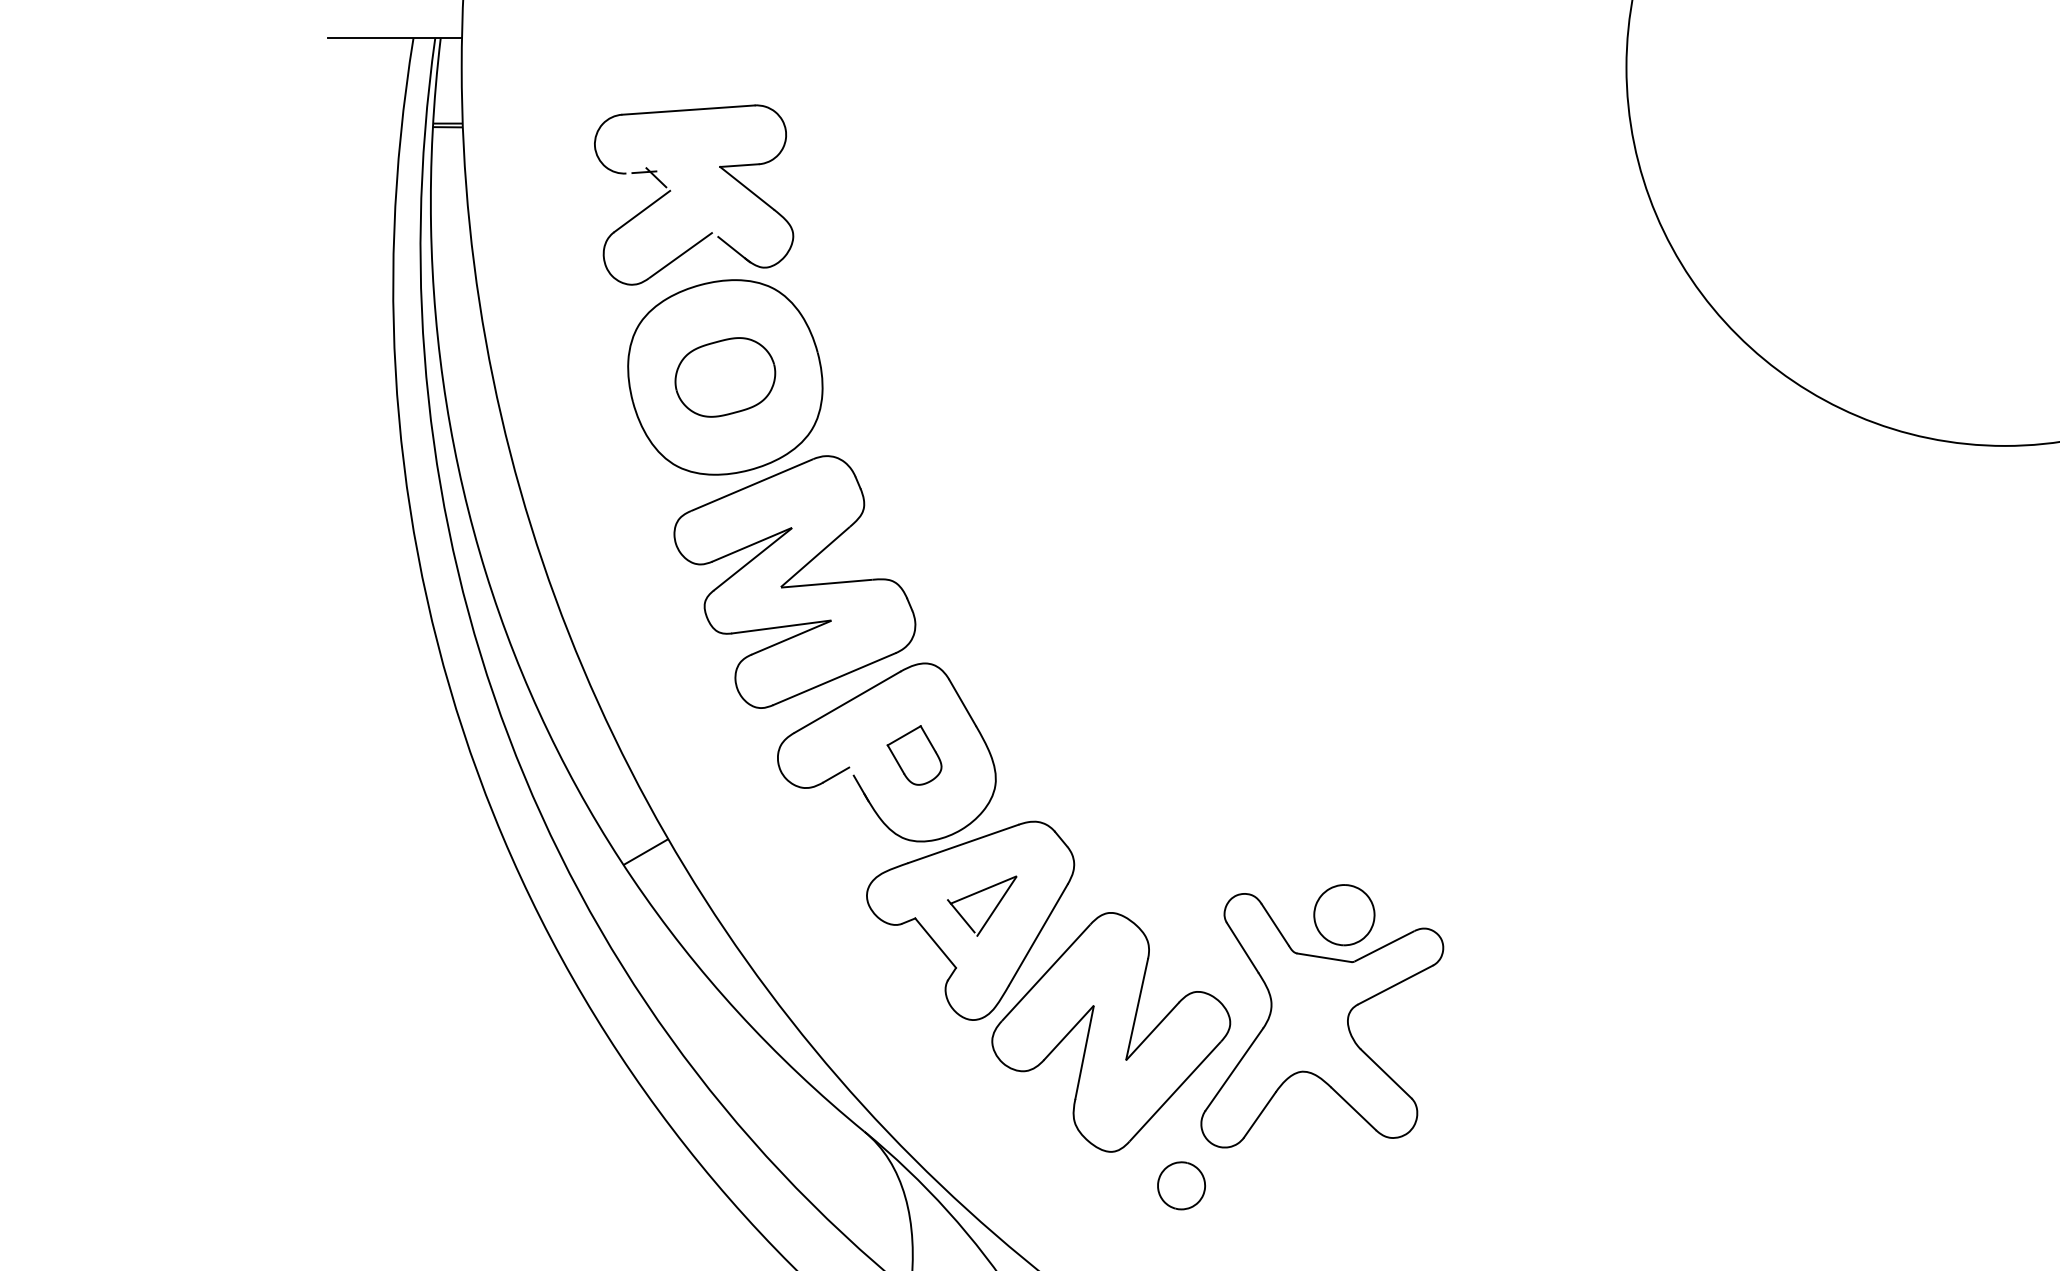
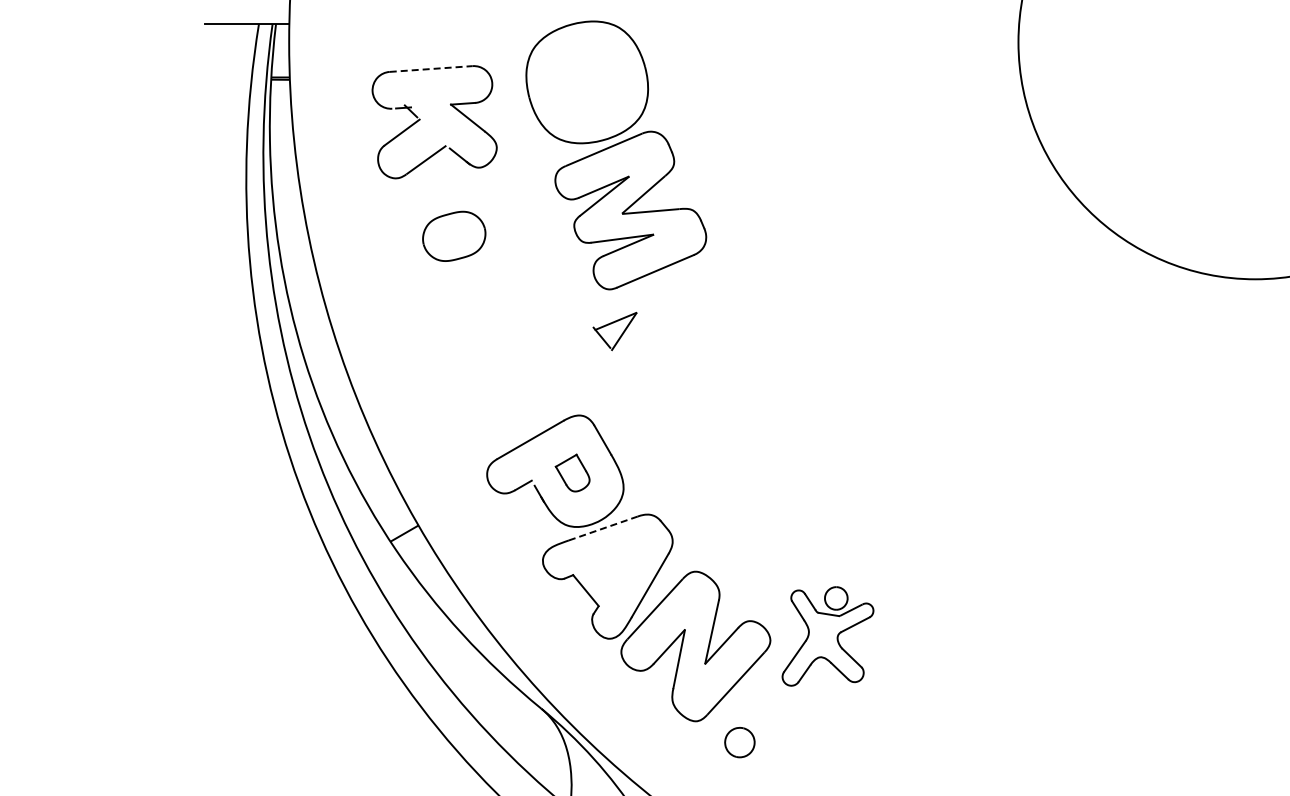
line: (689, 110) -> (431, 69), solid -> dashed
part: (772, 494) -> (616, 155), moved
line: (963, 843) -> (603, 528), solid -> dashed
part: (981, 906) -> (614, 331), moved
part: (1321, 1016) -> (827, 636), size x0.6

